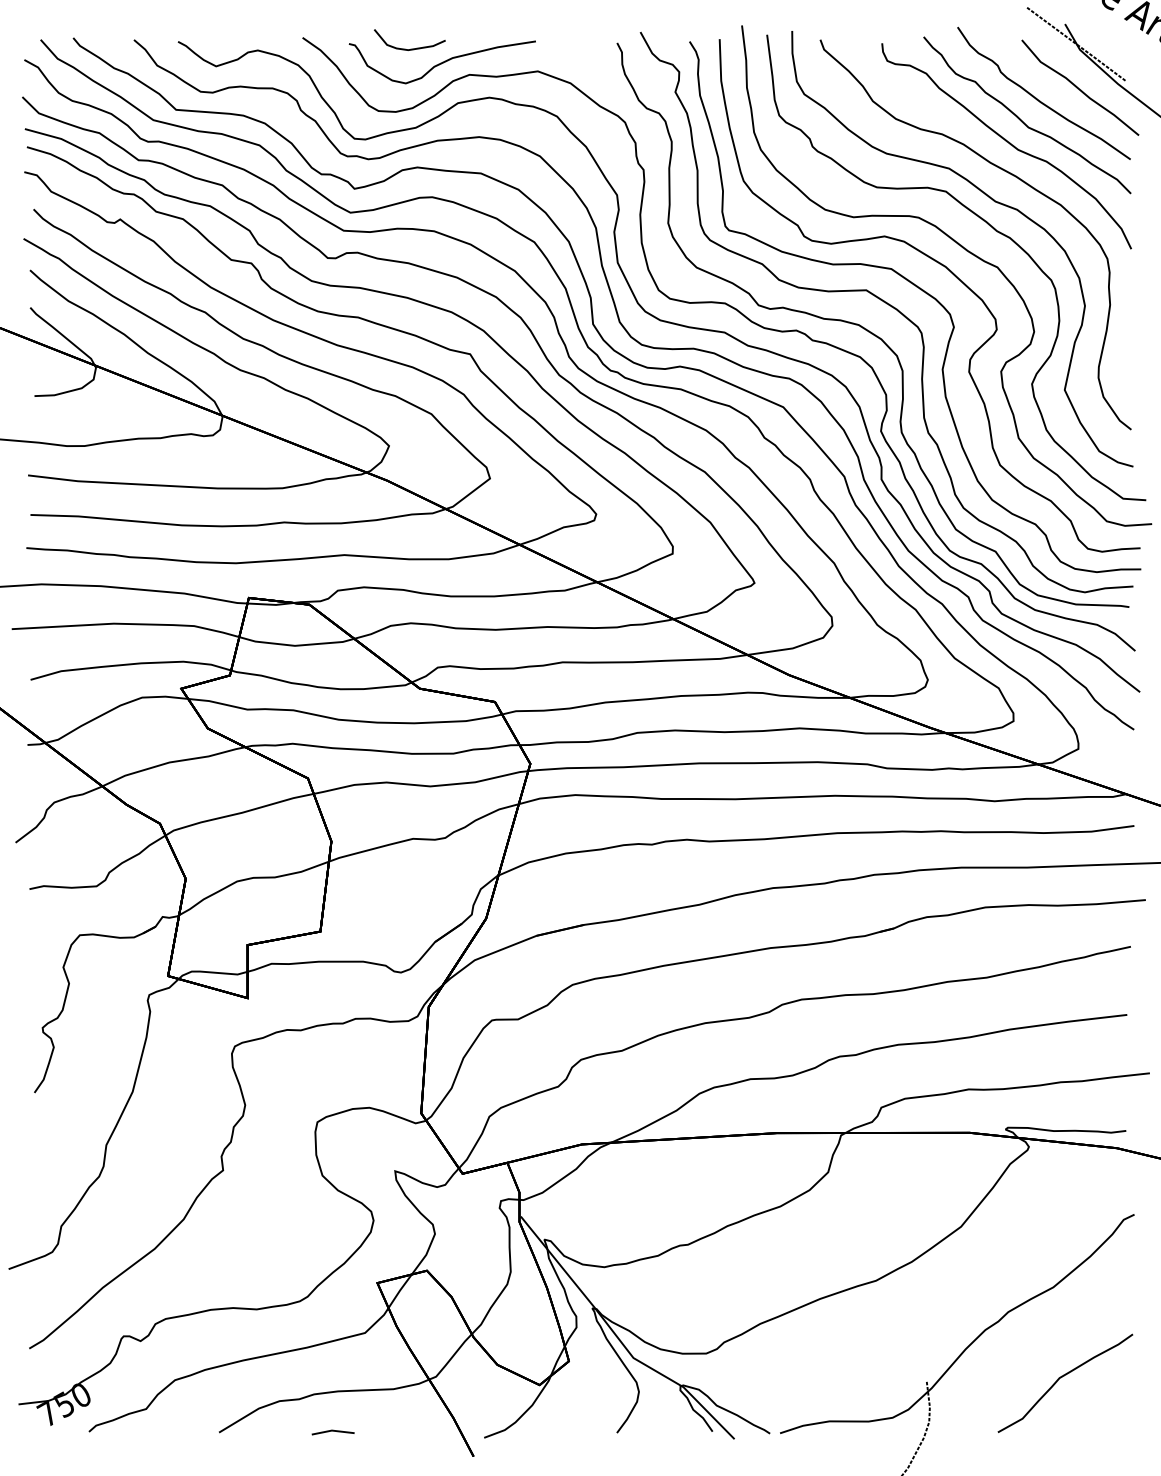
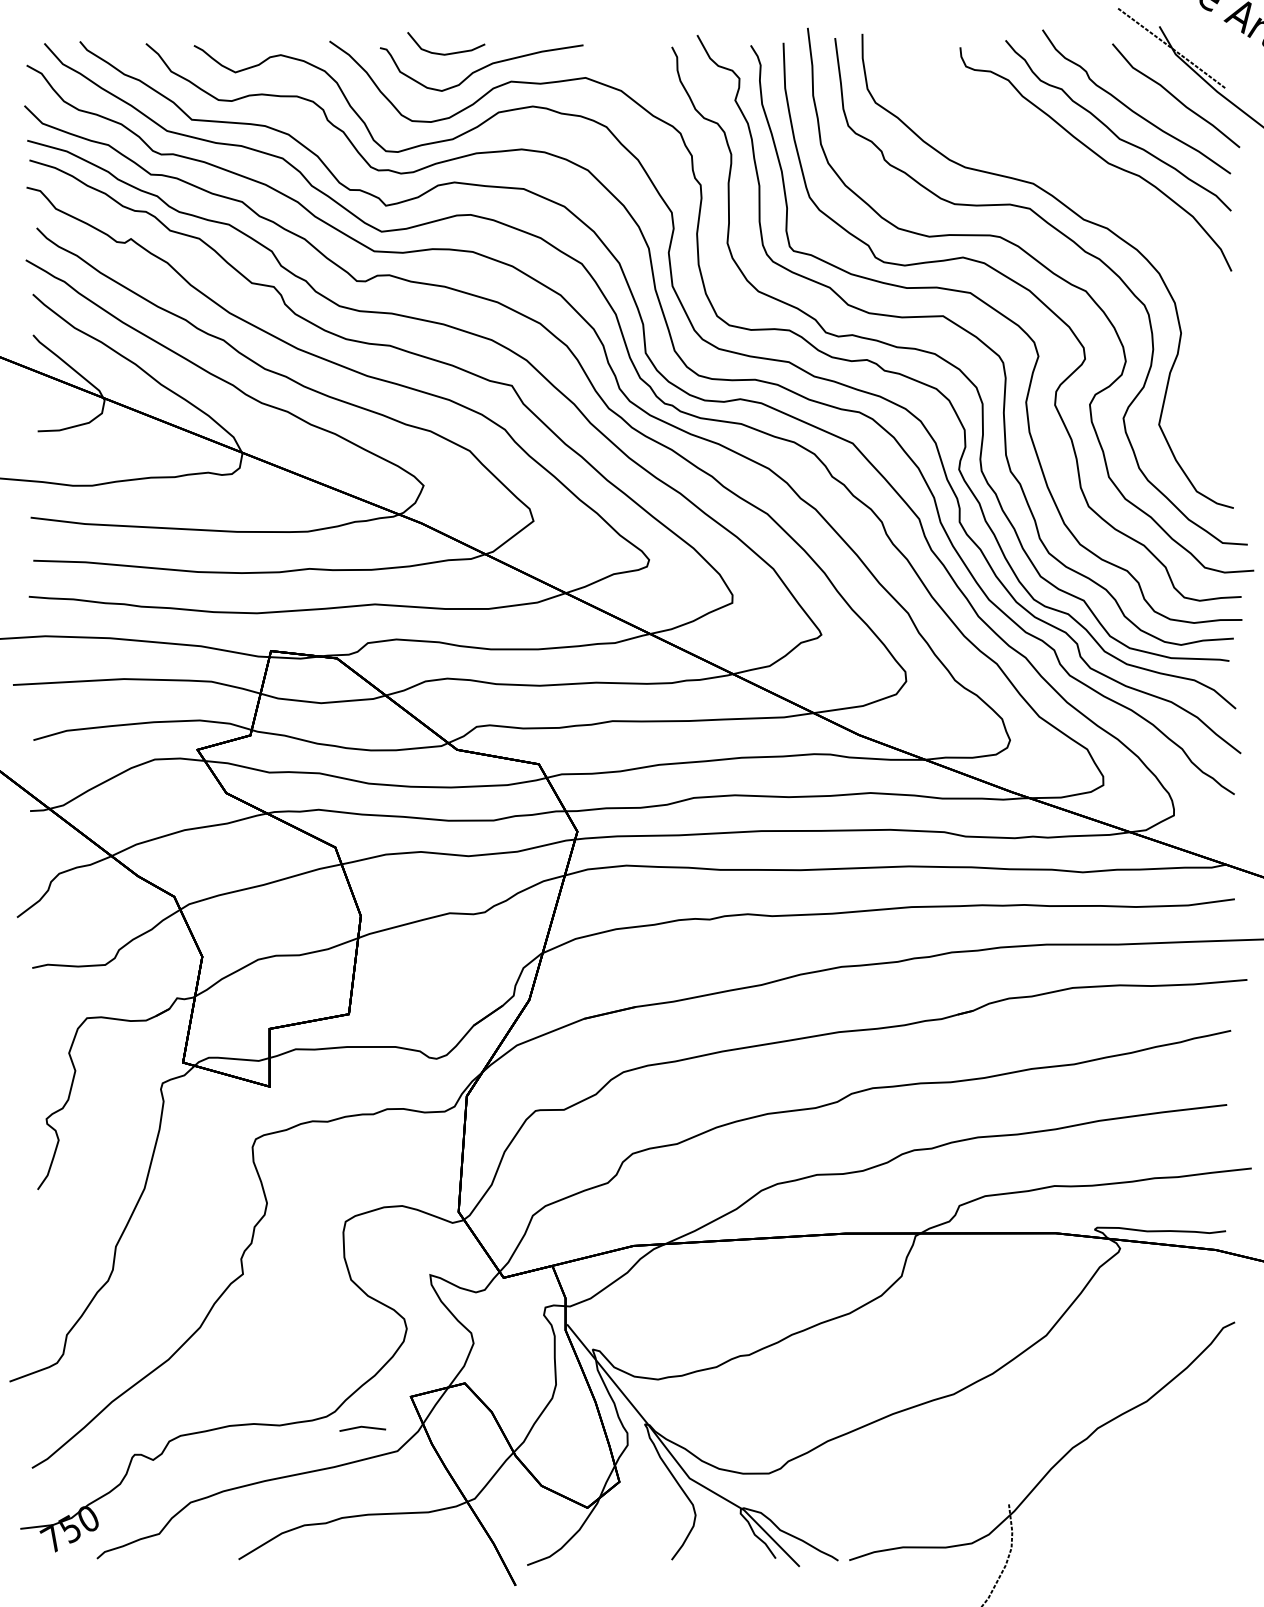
curve: (1009, 174) -> (1098, 190), removed
curve: (1062, 1377) -> (1156, 1499), removed
line: (332, 1431) -> (362, 1427), moved

